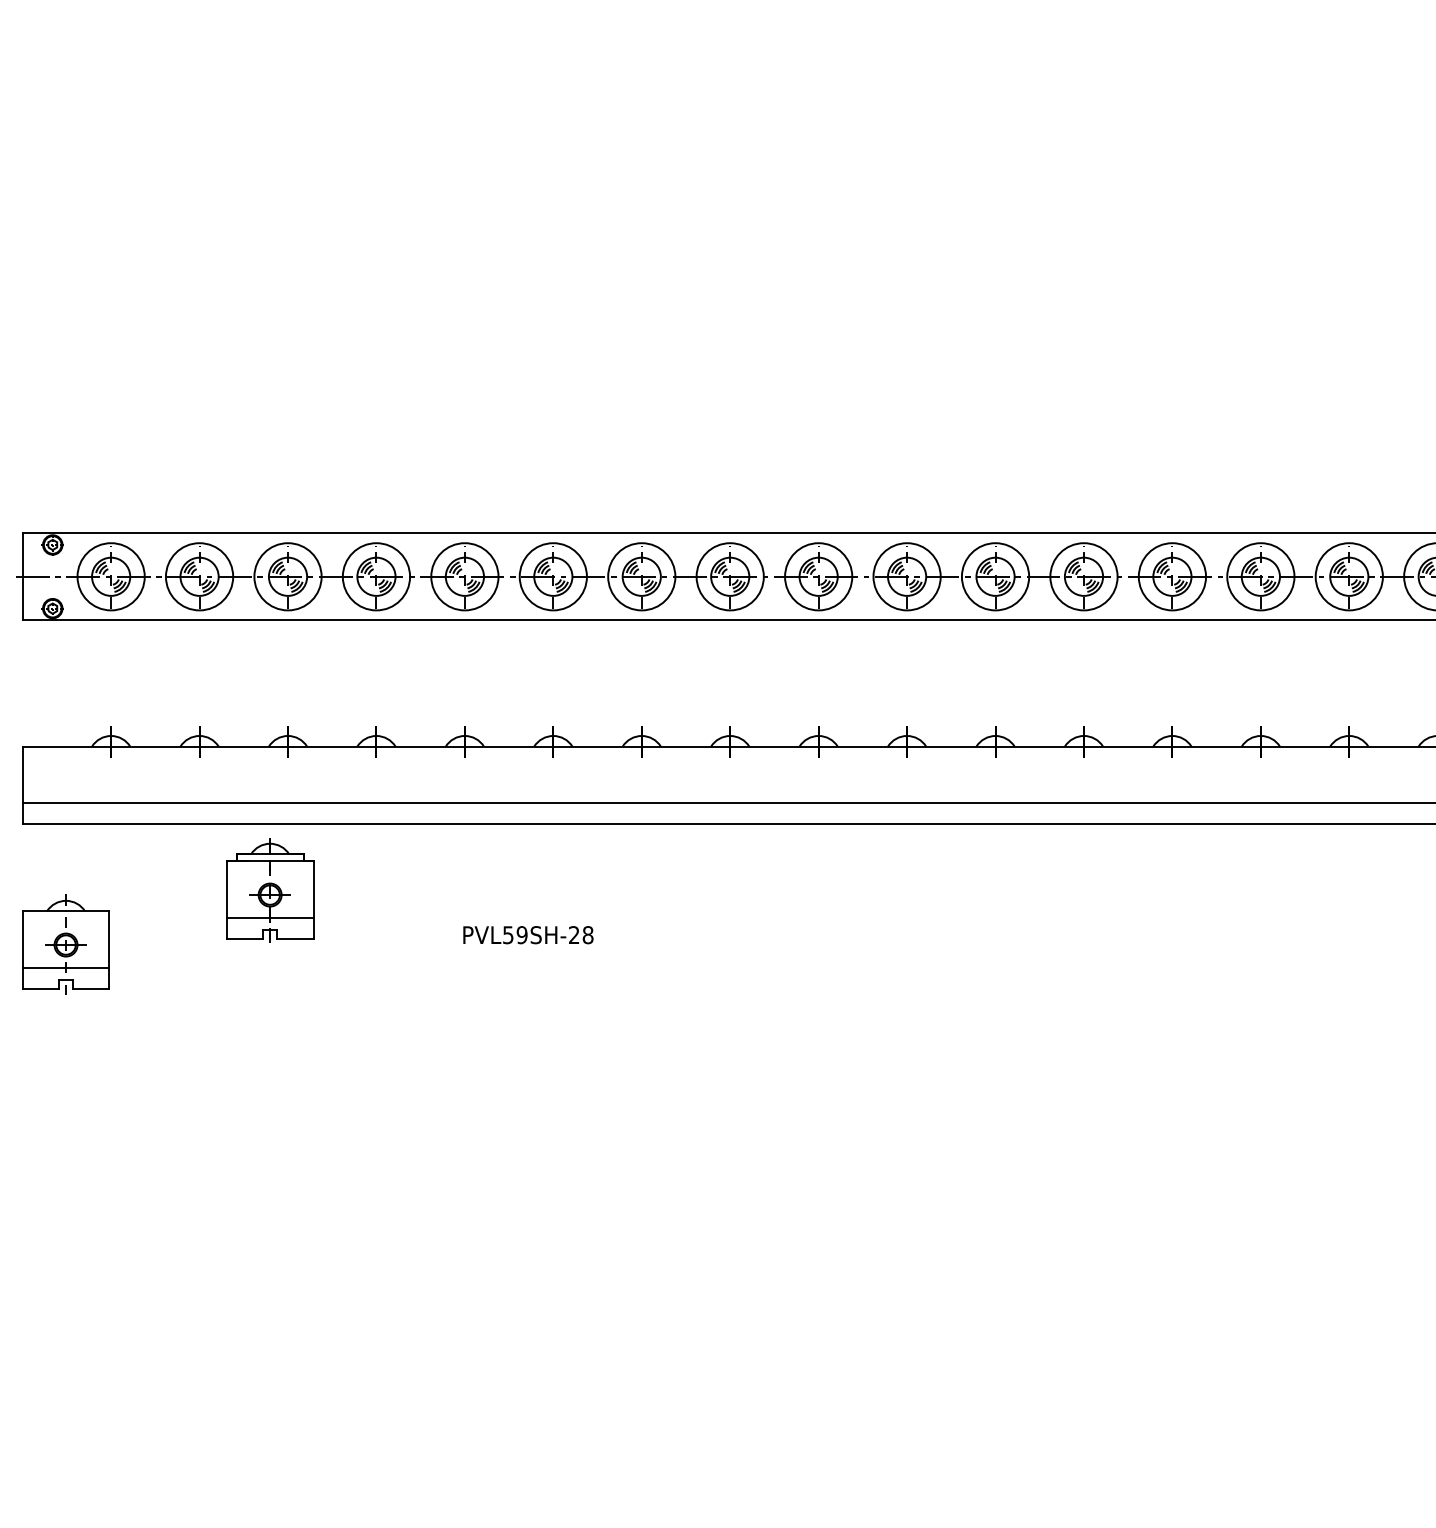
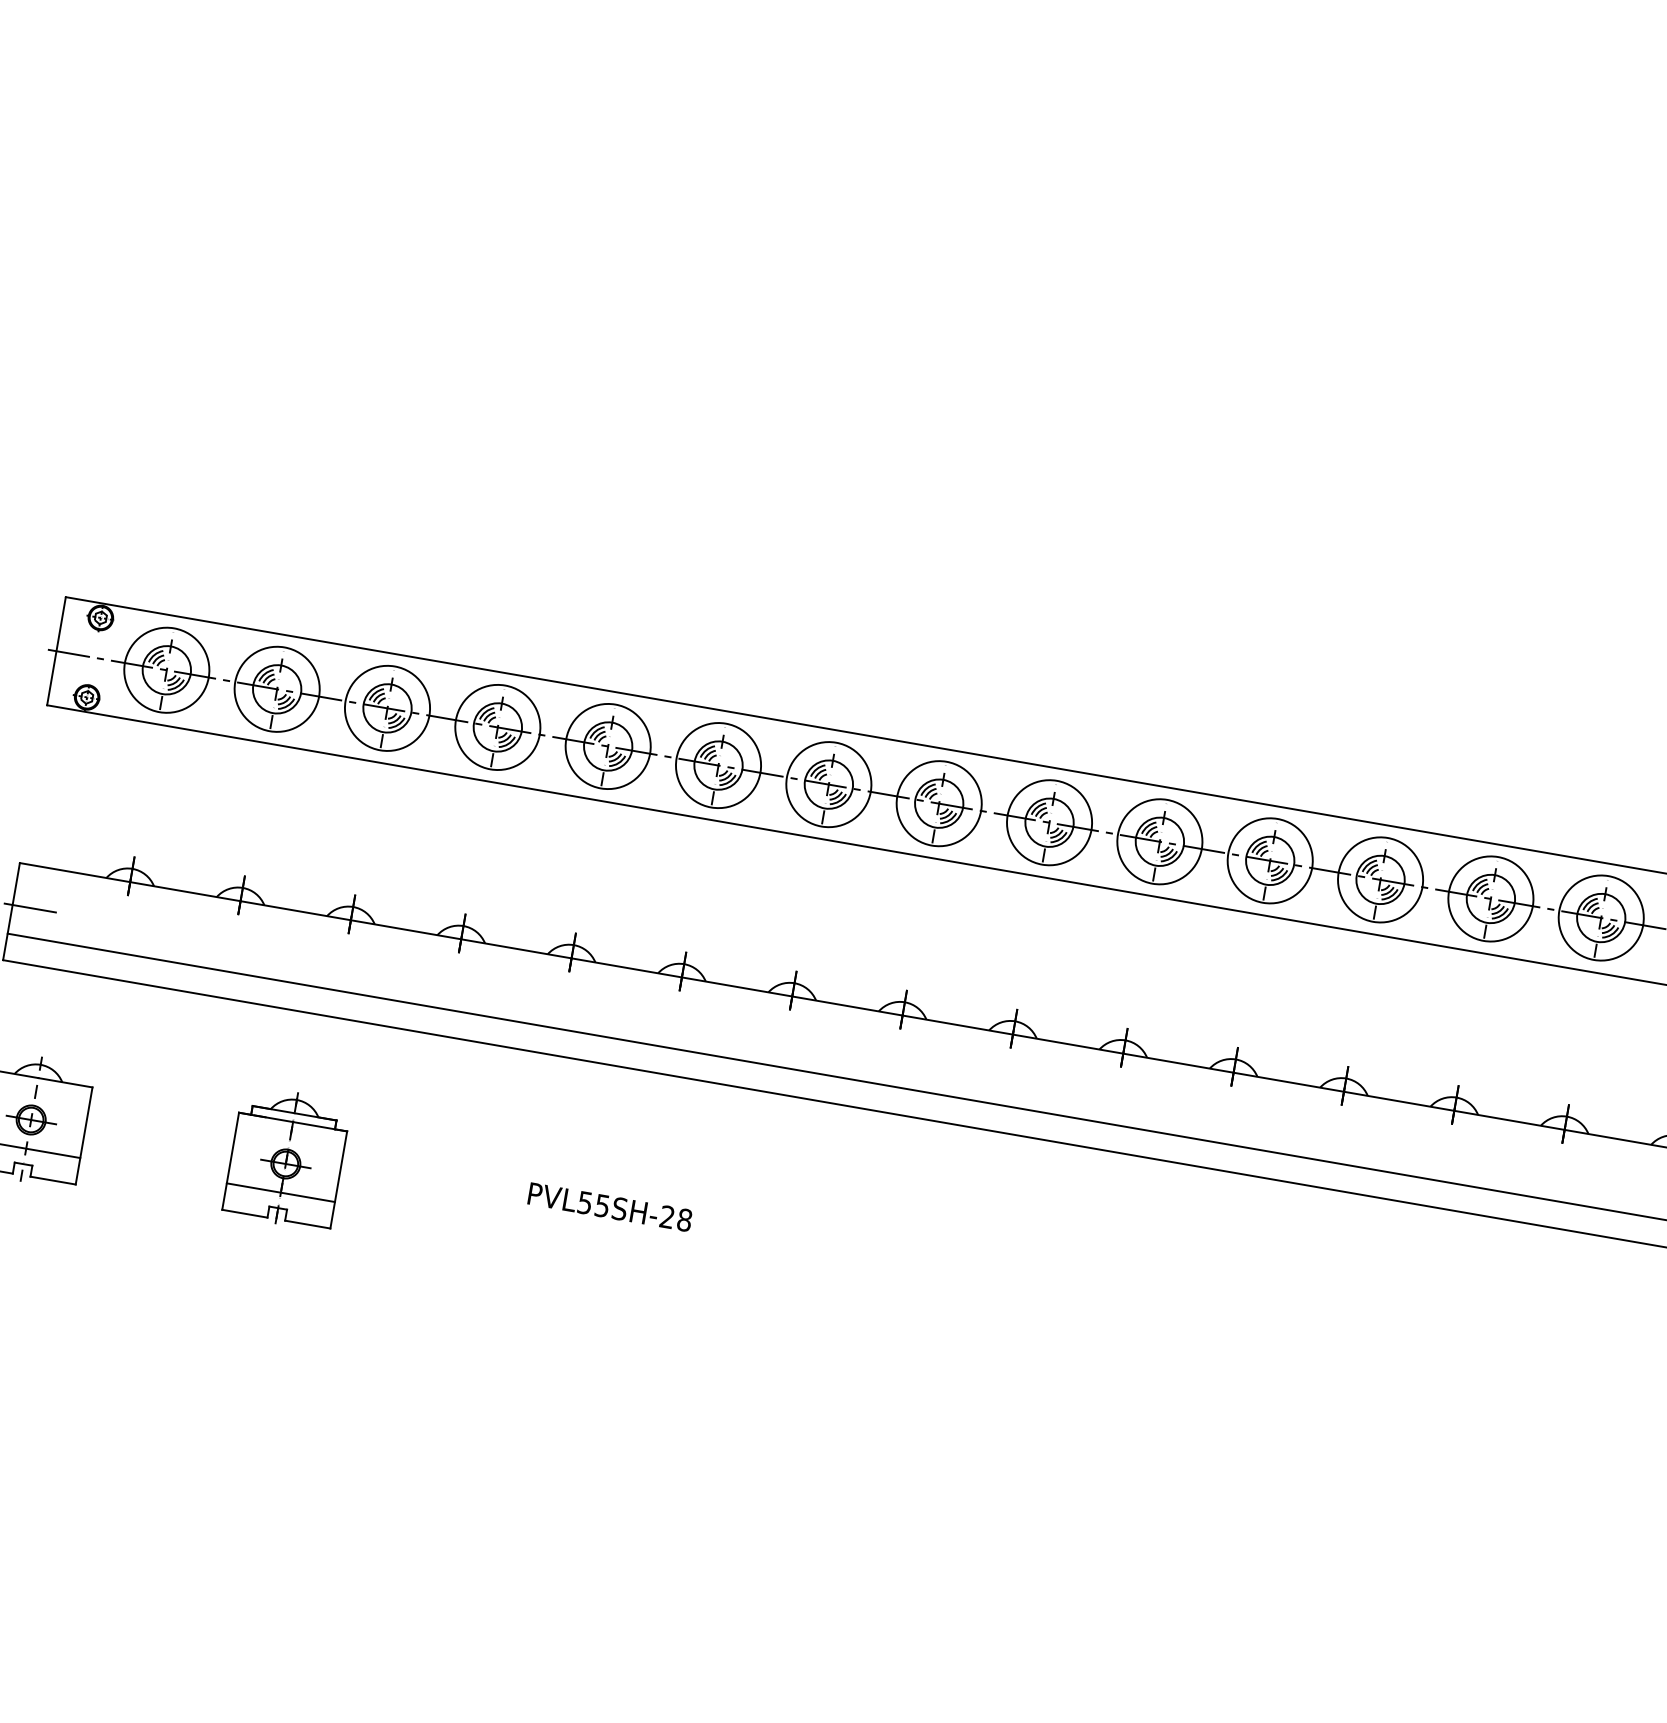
line: (36, 780) -> (29, 908), added
part: (270, 890) -> (287, 1158), moved
text: (521, 934) -> (601, 1204), PVL59SH-28 -> PVL55SH-28

